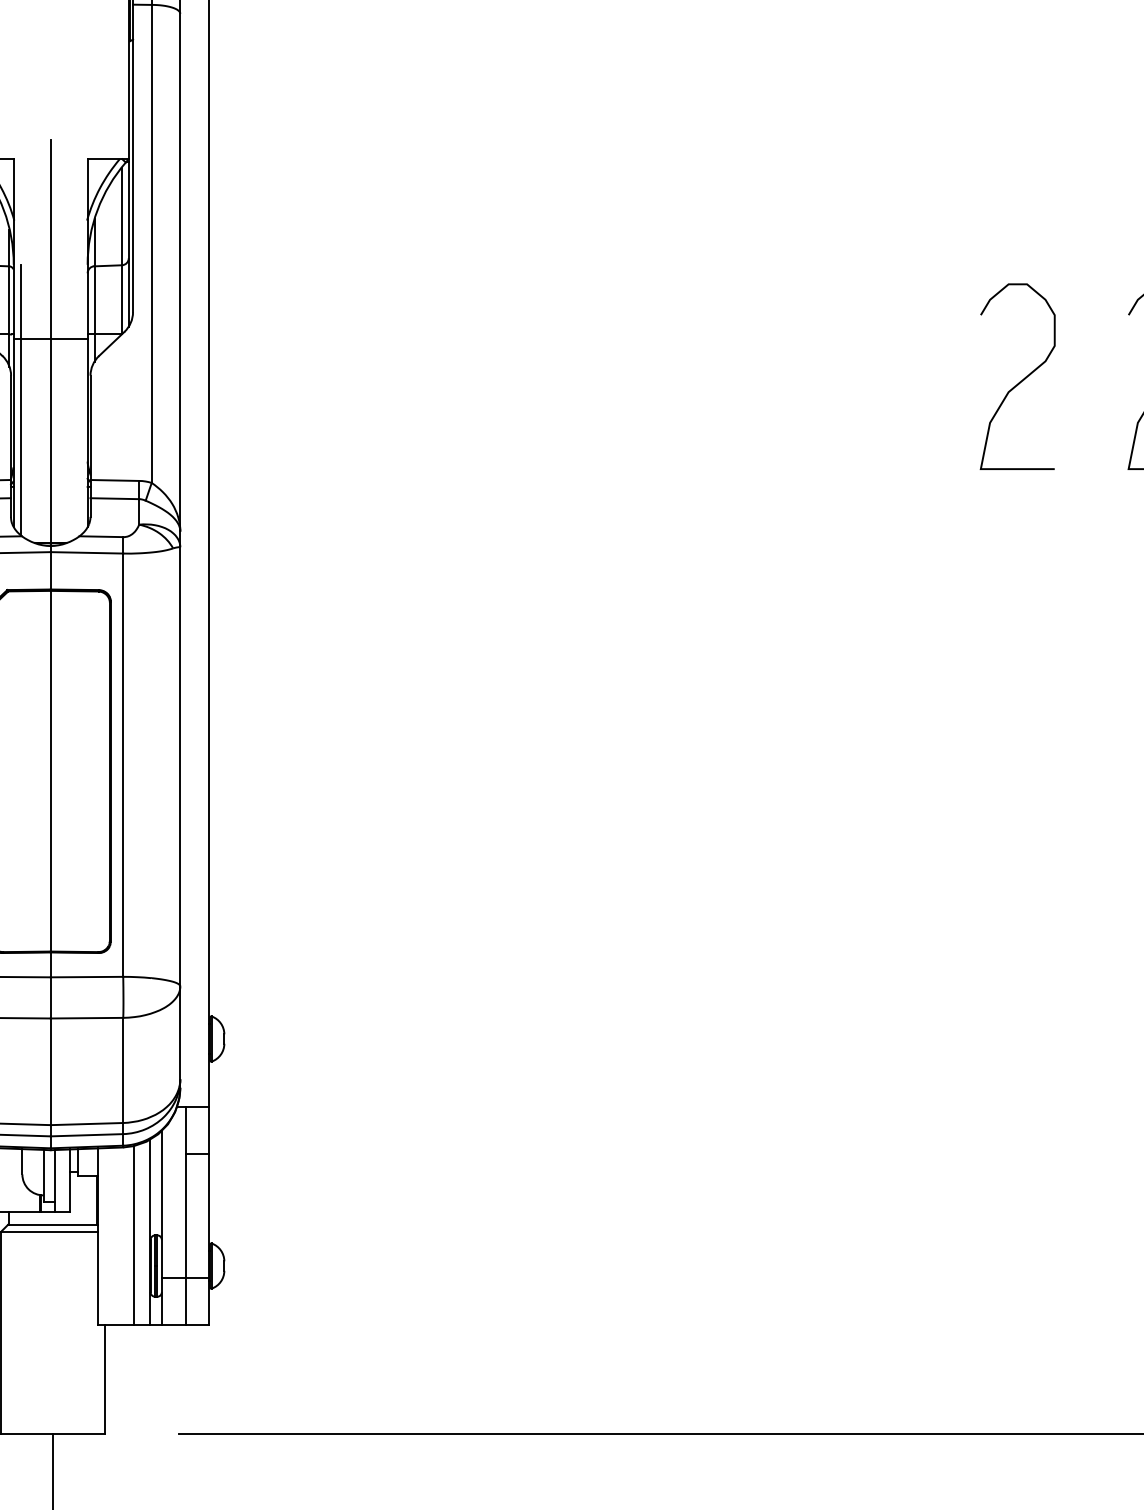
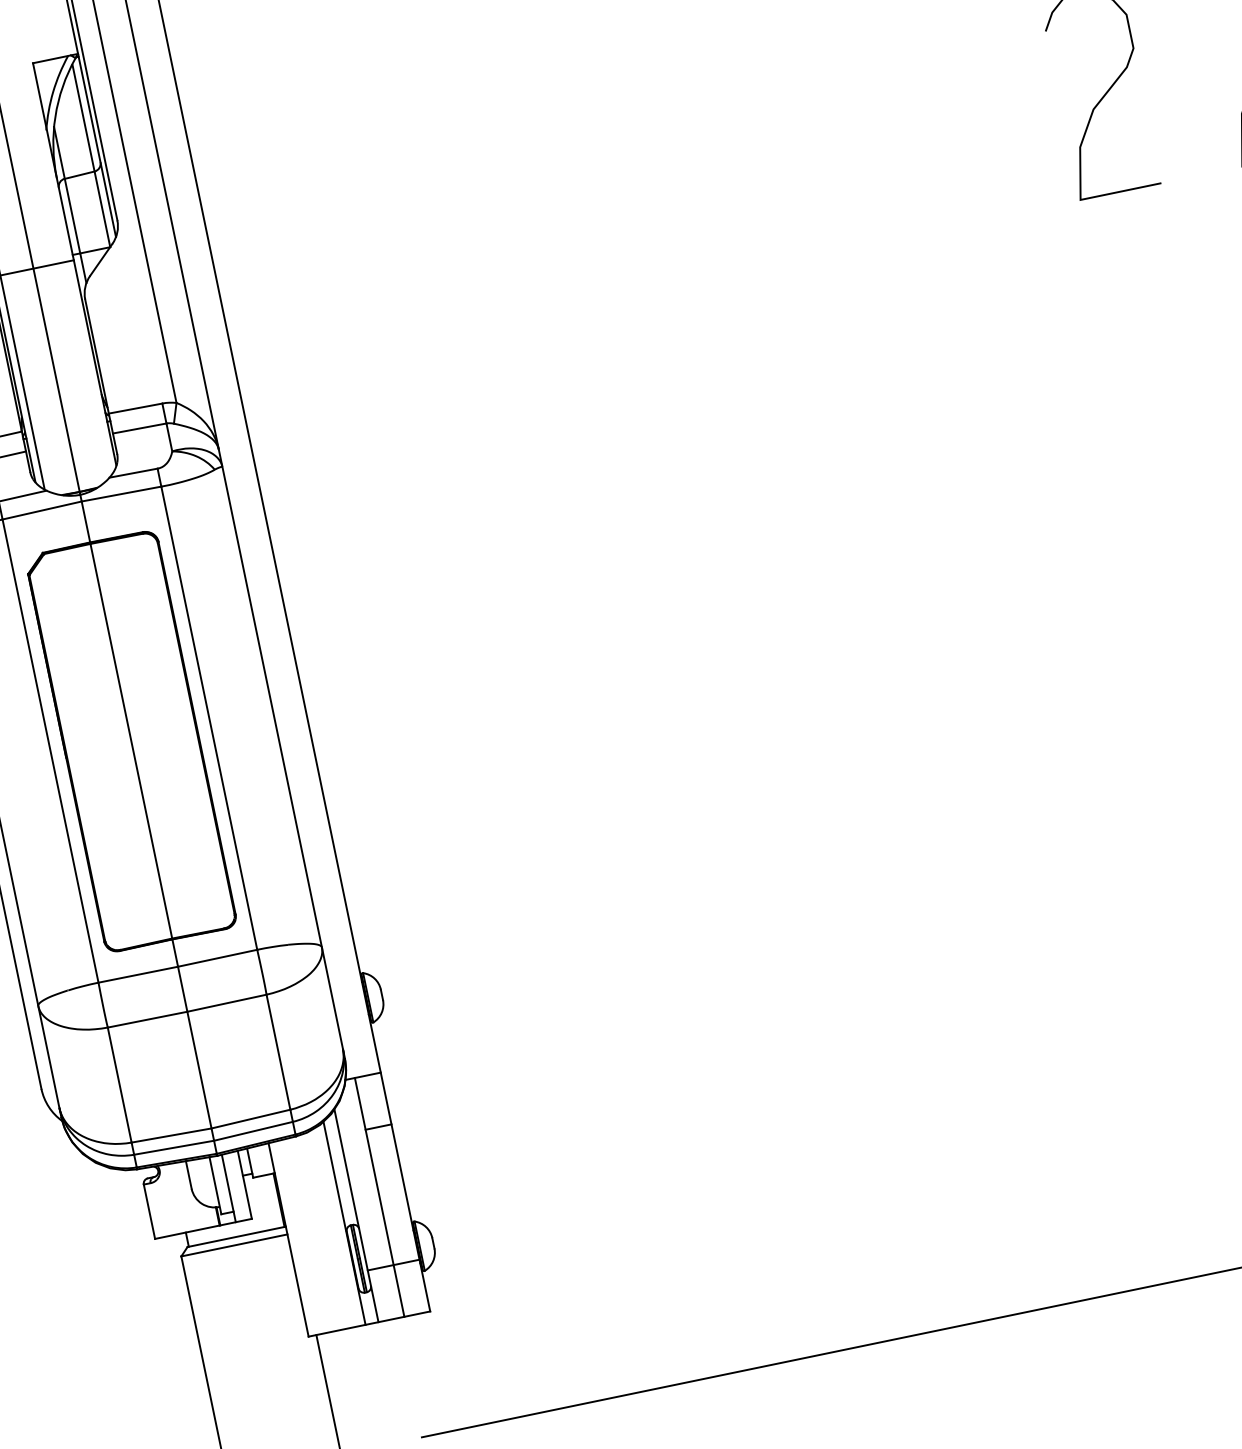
line: (133, 1235) -> (327, 1230), removed

